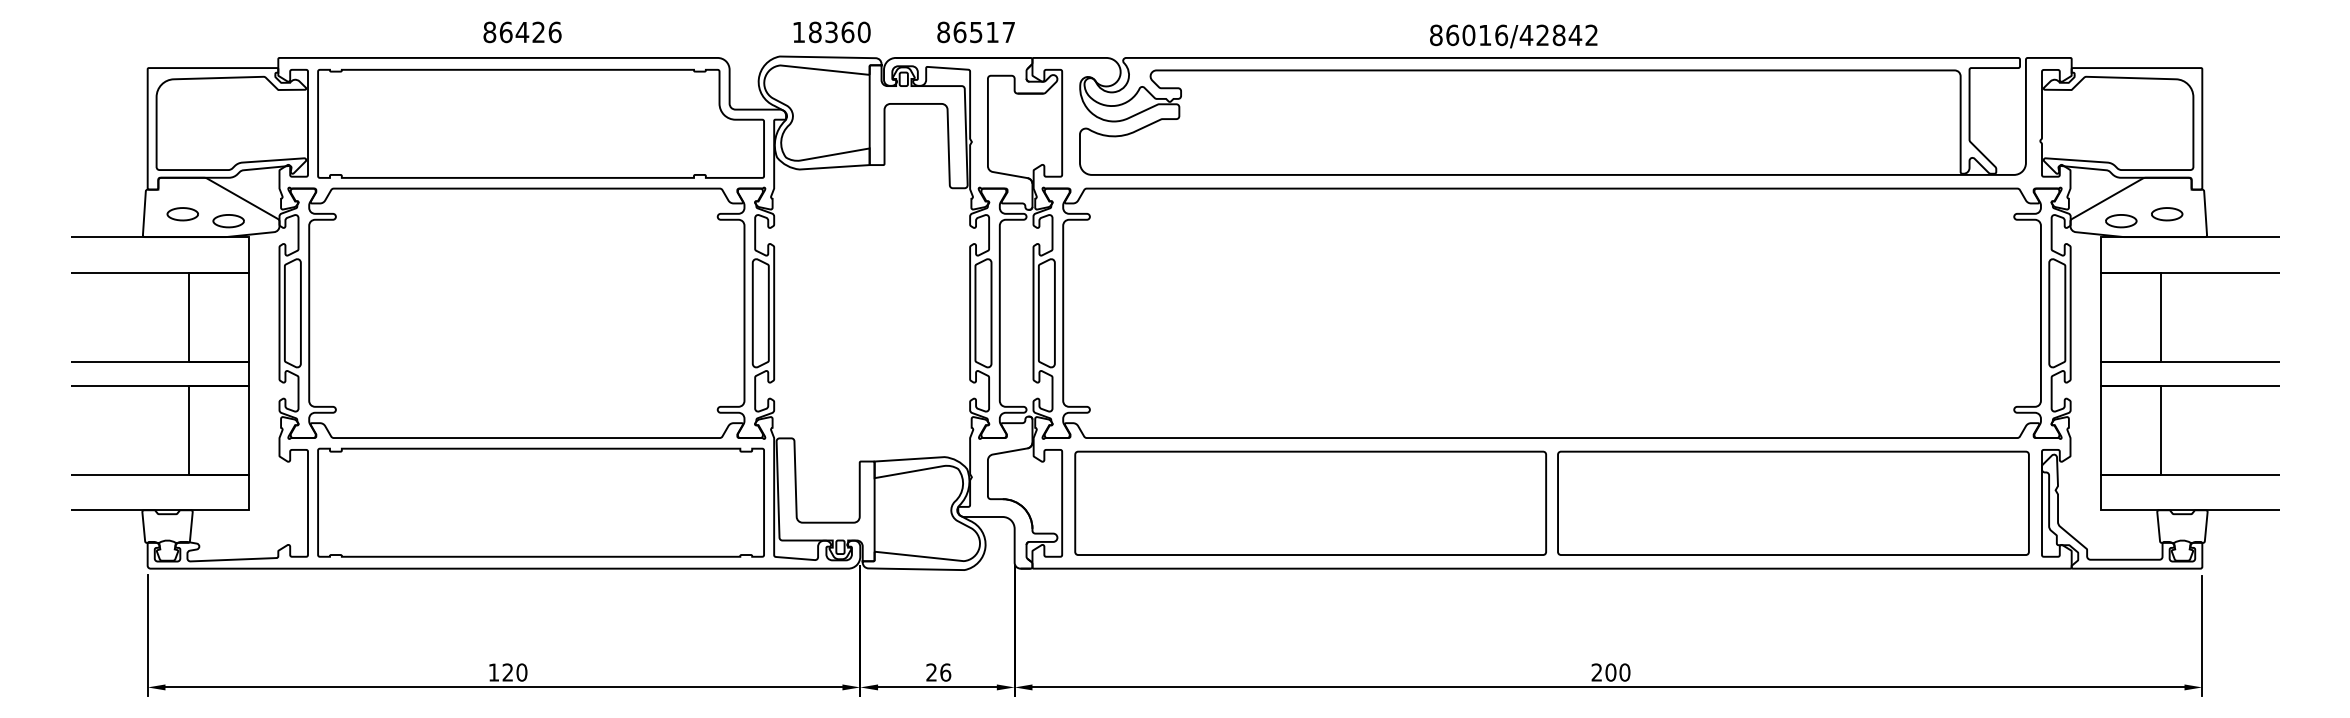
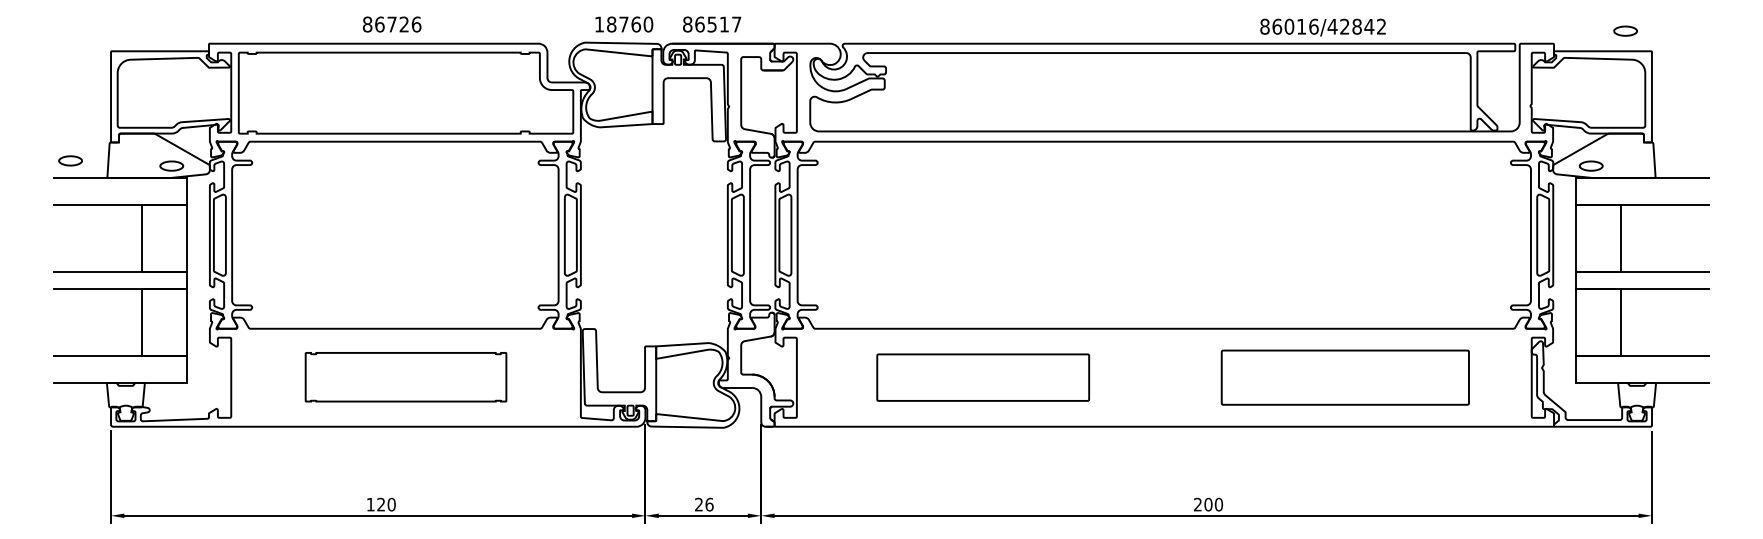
text: (522, 32) -> (392, 24), 86426 -> 86726
text: (831, 32) -> (623, 24), 18360 -> 18760
text: (975, 32) -> (711, 24), moved
text: (1513, 36) -> (1322, 27), moved
part: (182, 214) -> (70, 161), moved
part: (2167, 214) -> (1625, 31), moved
part: (540, 502) -> (405, 377), size x0.6
part: (1310, 502) -> (983, 377), size x0.6
part: (1793, 502) -> (1345, 377), size x0.7

